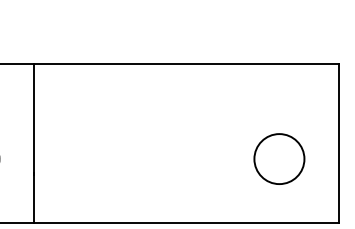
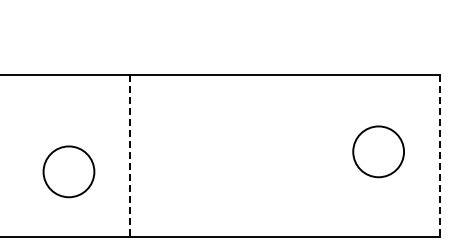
line: (34, 143) -> (129, 156), solid -> dashed
line: (339, 143) -> (439, 156), solid -> dashed
circle: (279, 158) -> (378, 151), moved

